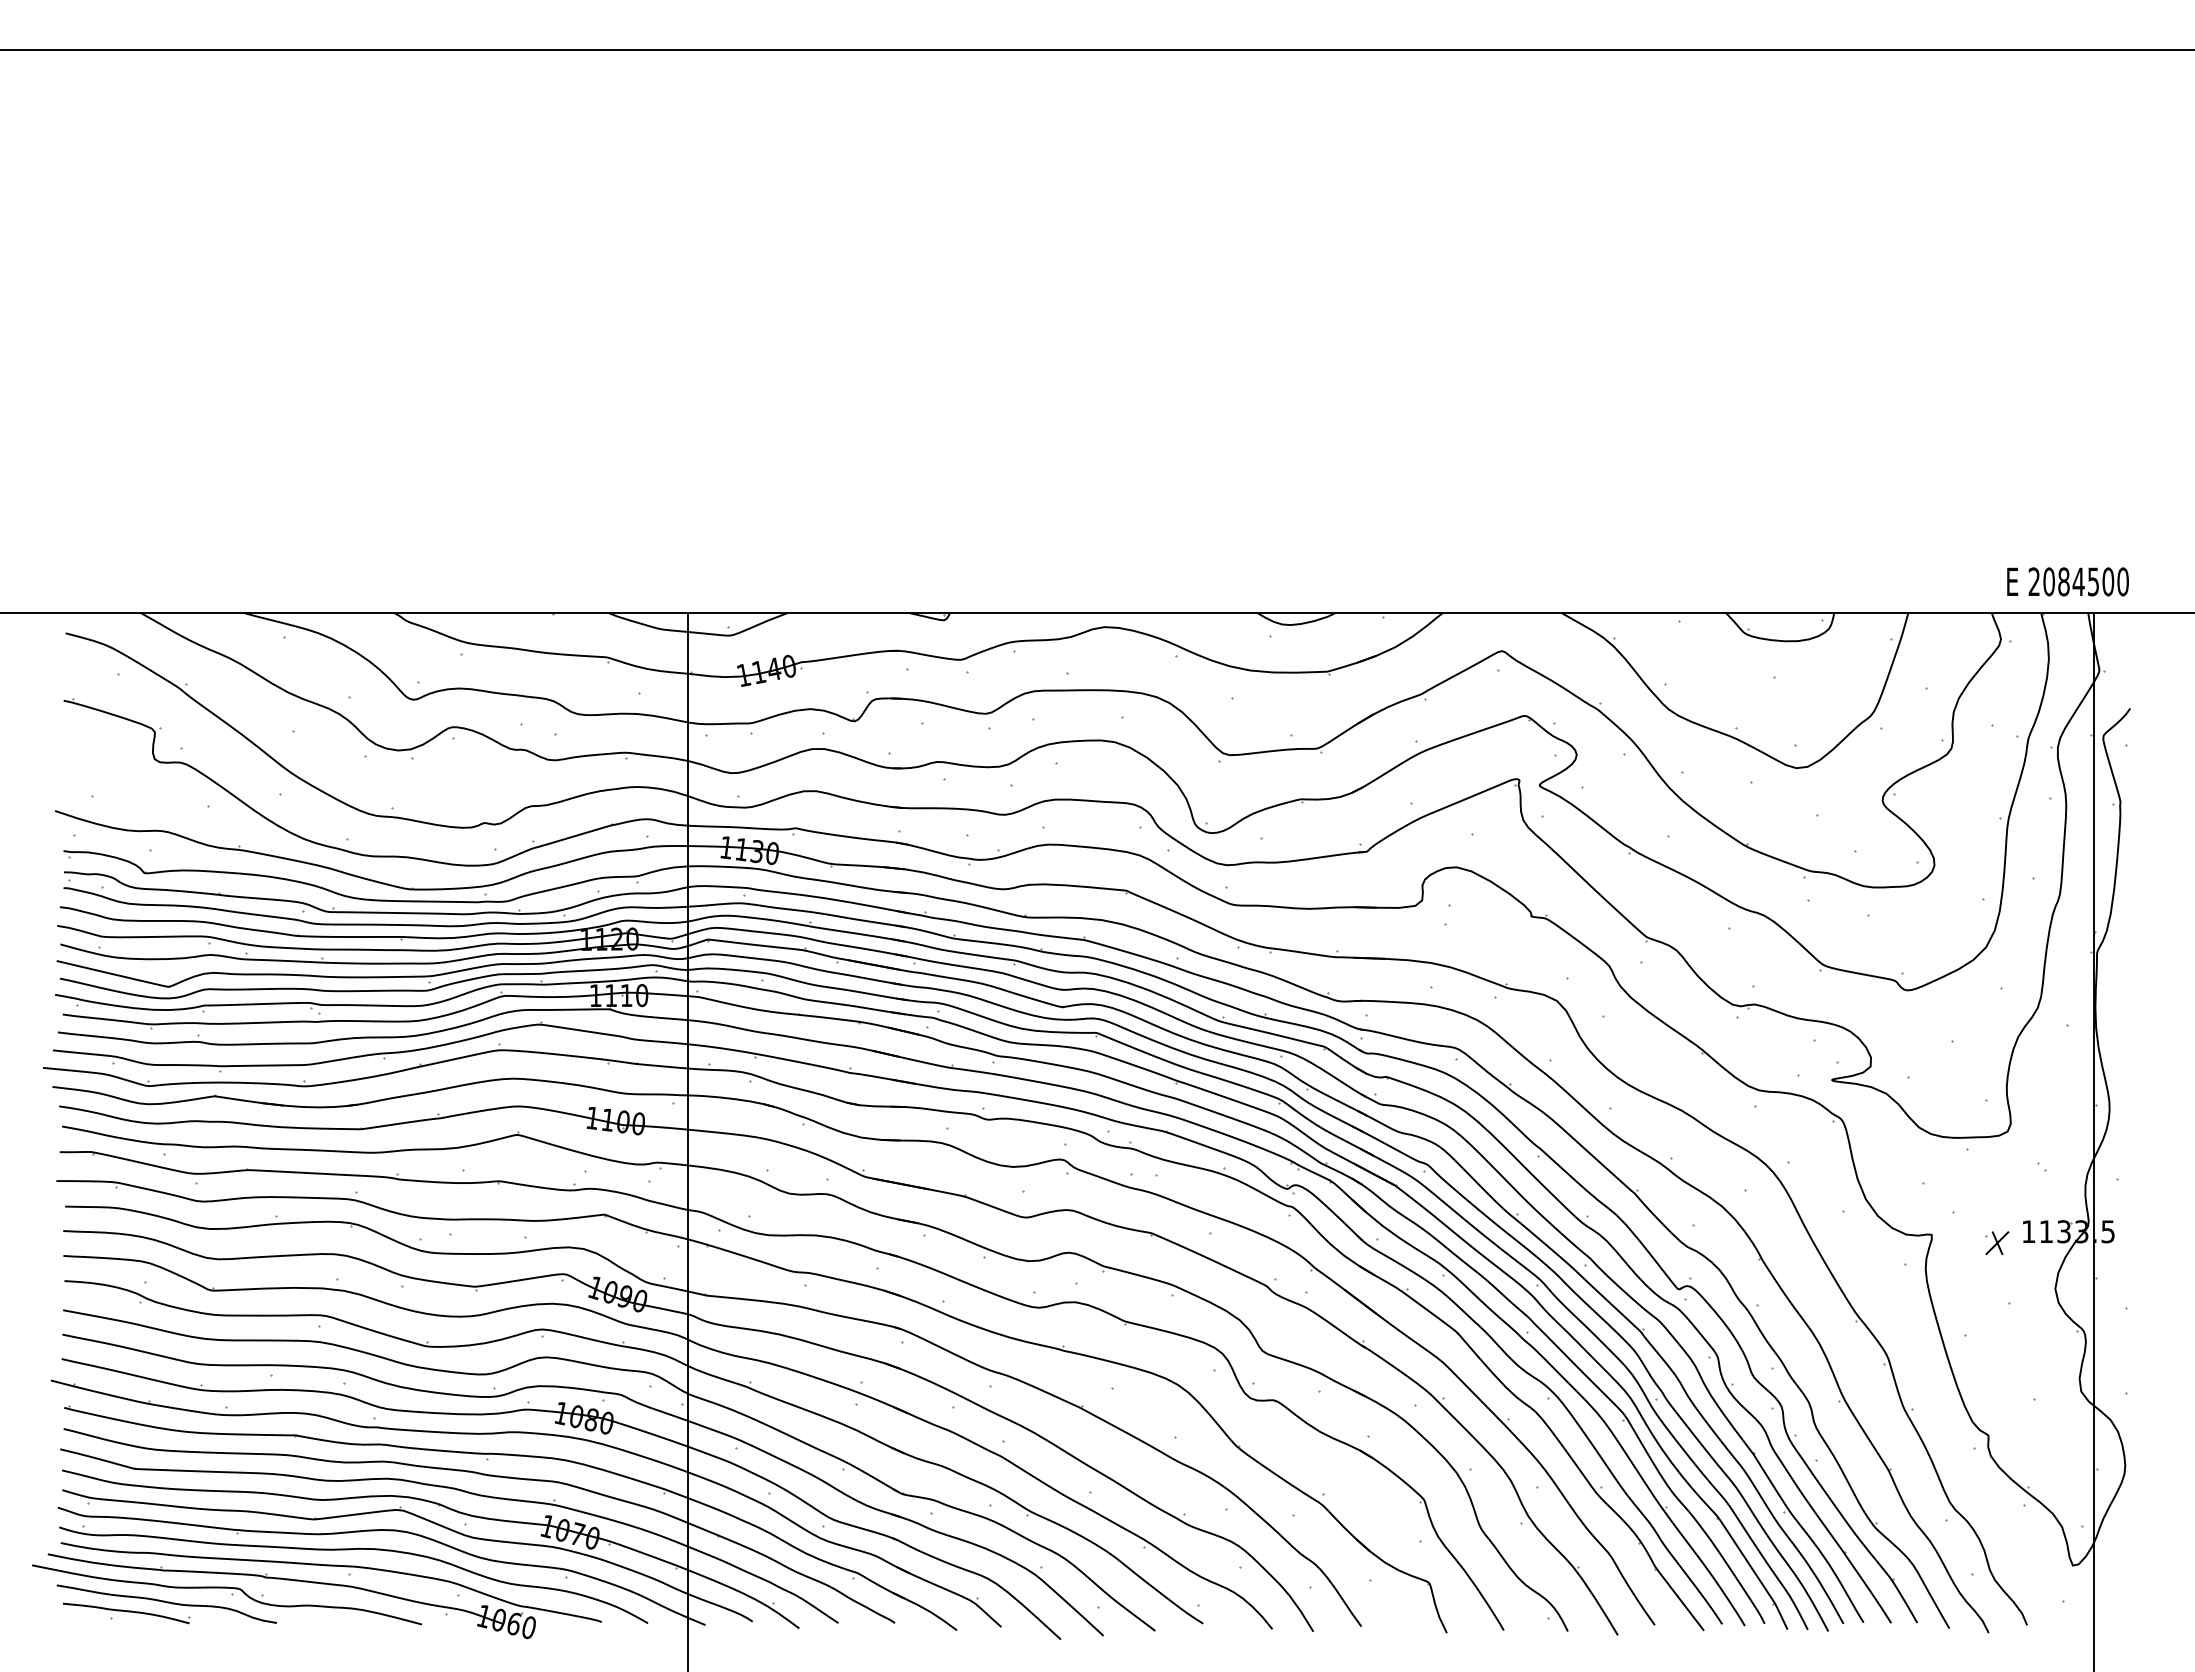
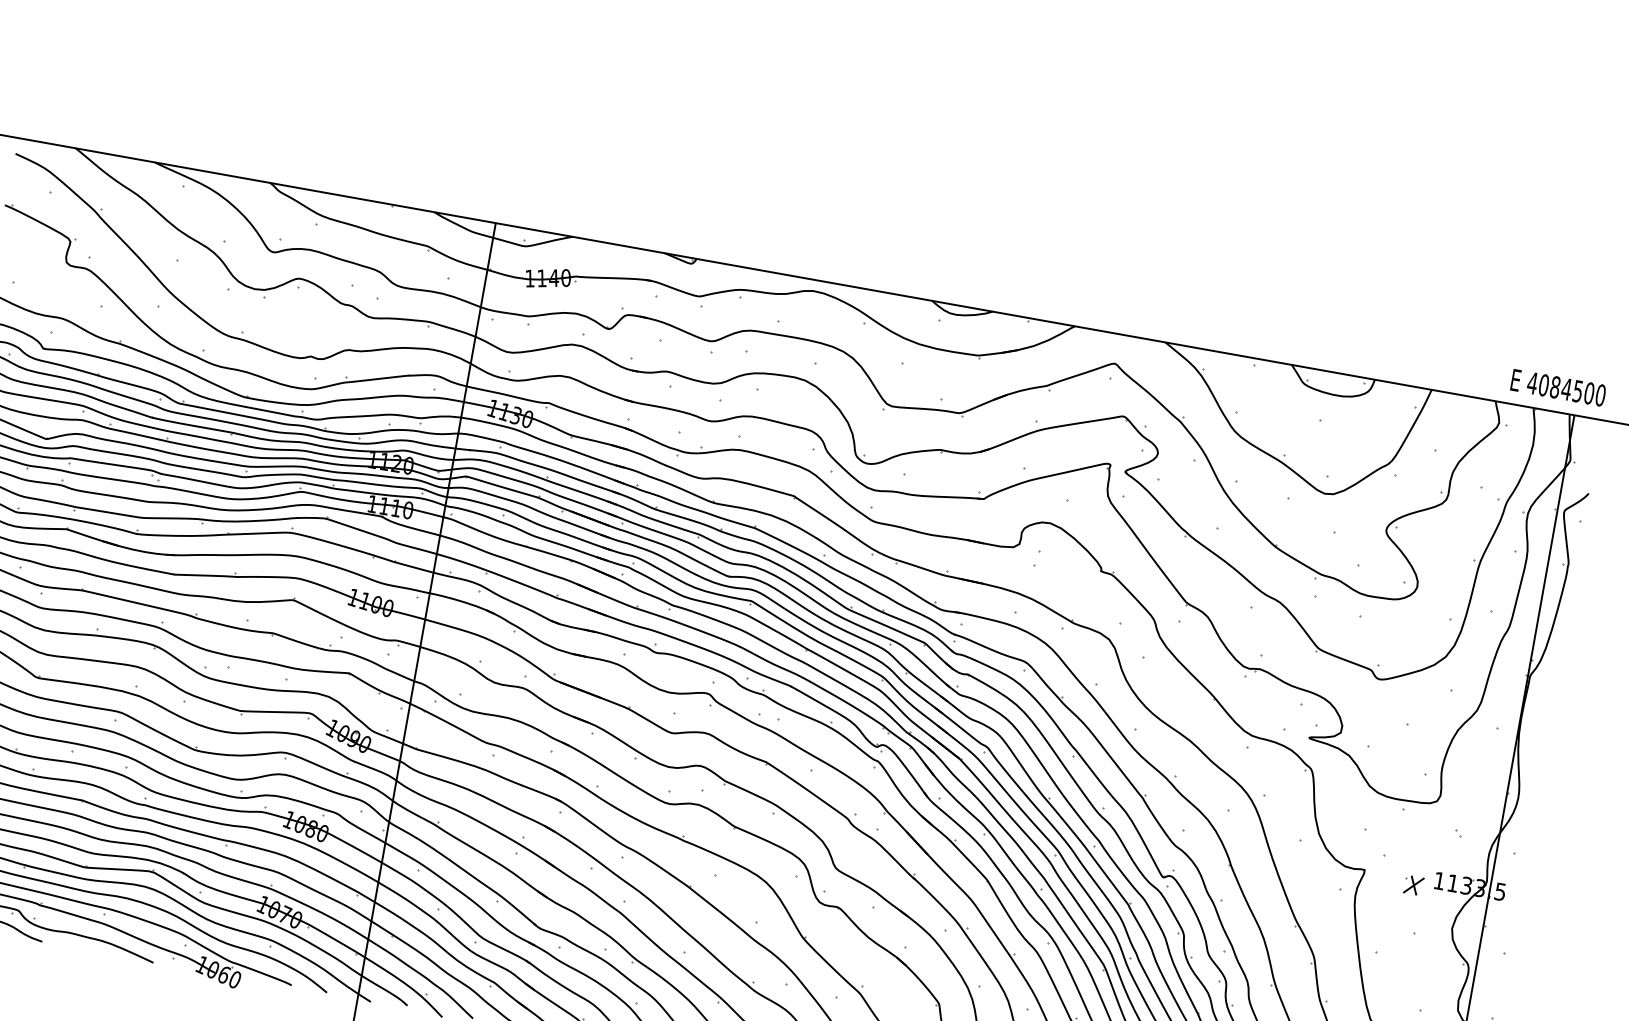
text: (2034, 581) -> (1532, 383), 2084500 -> 4084500

